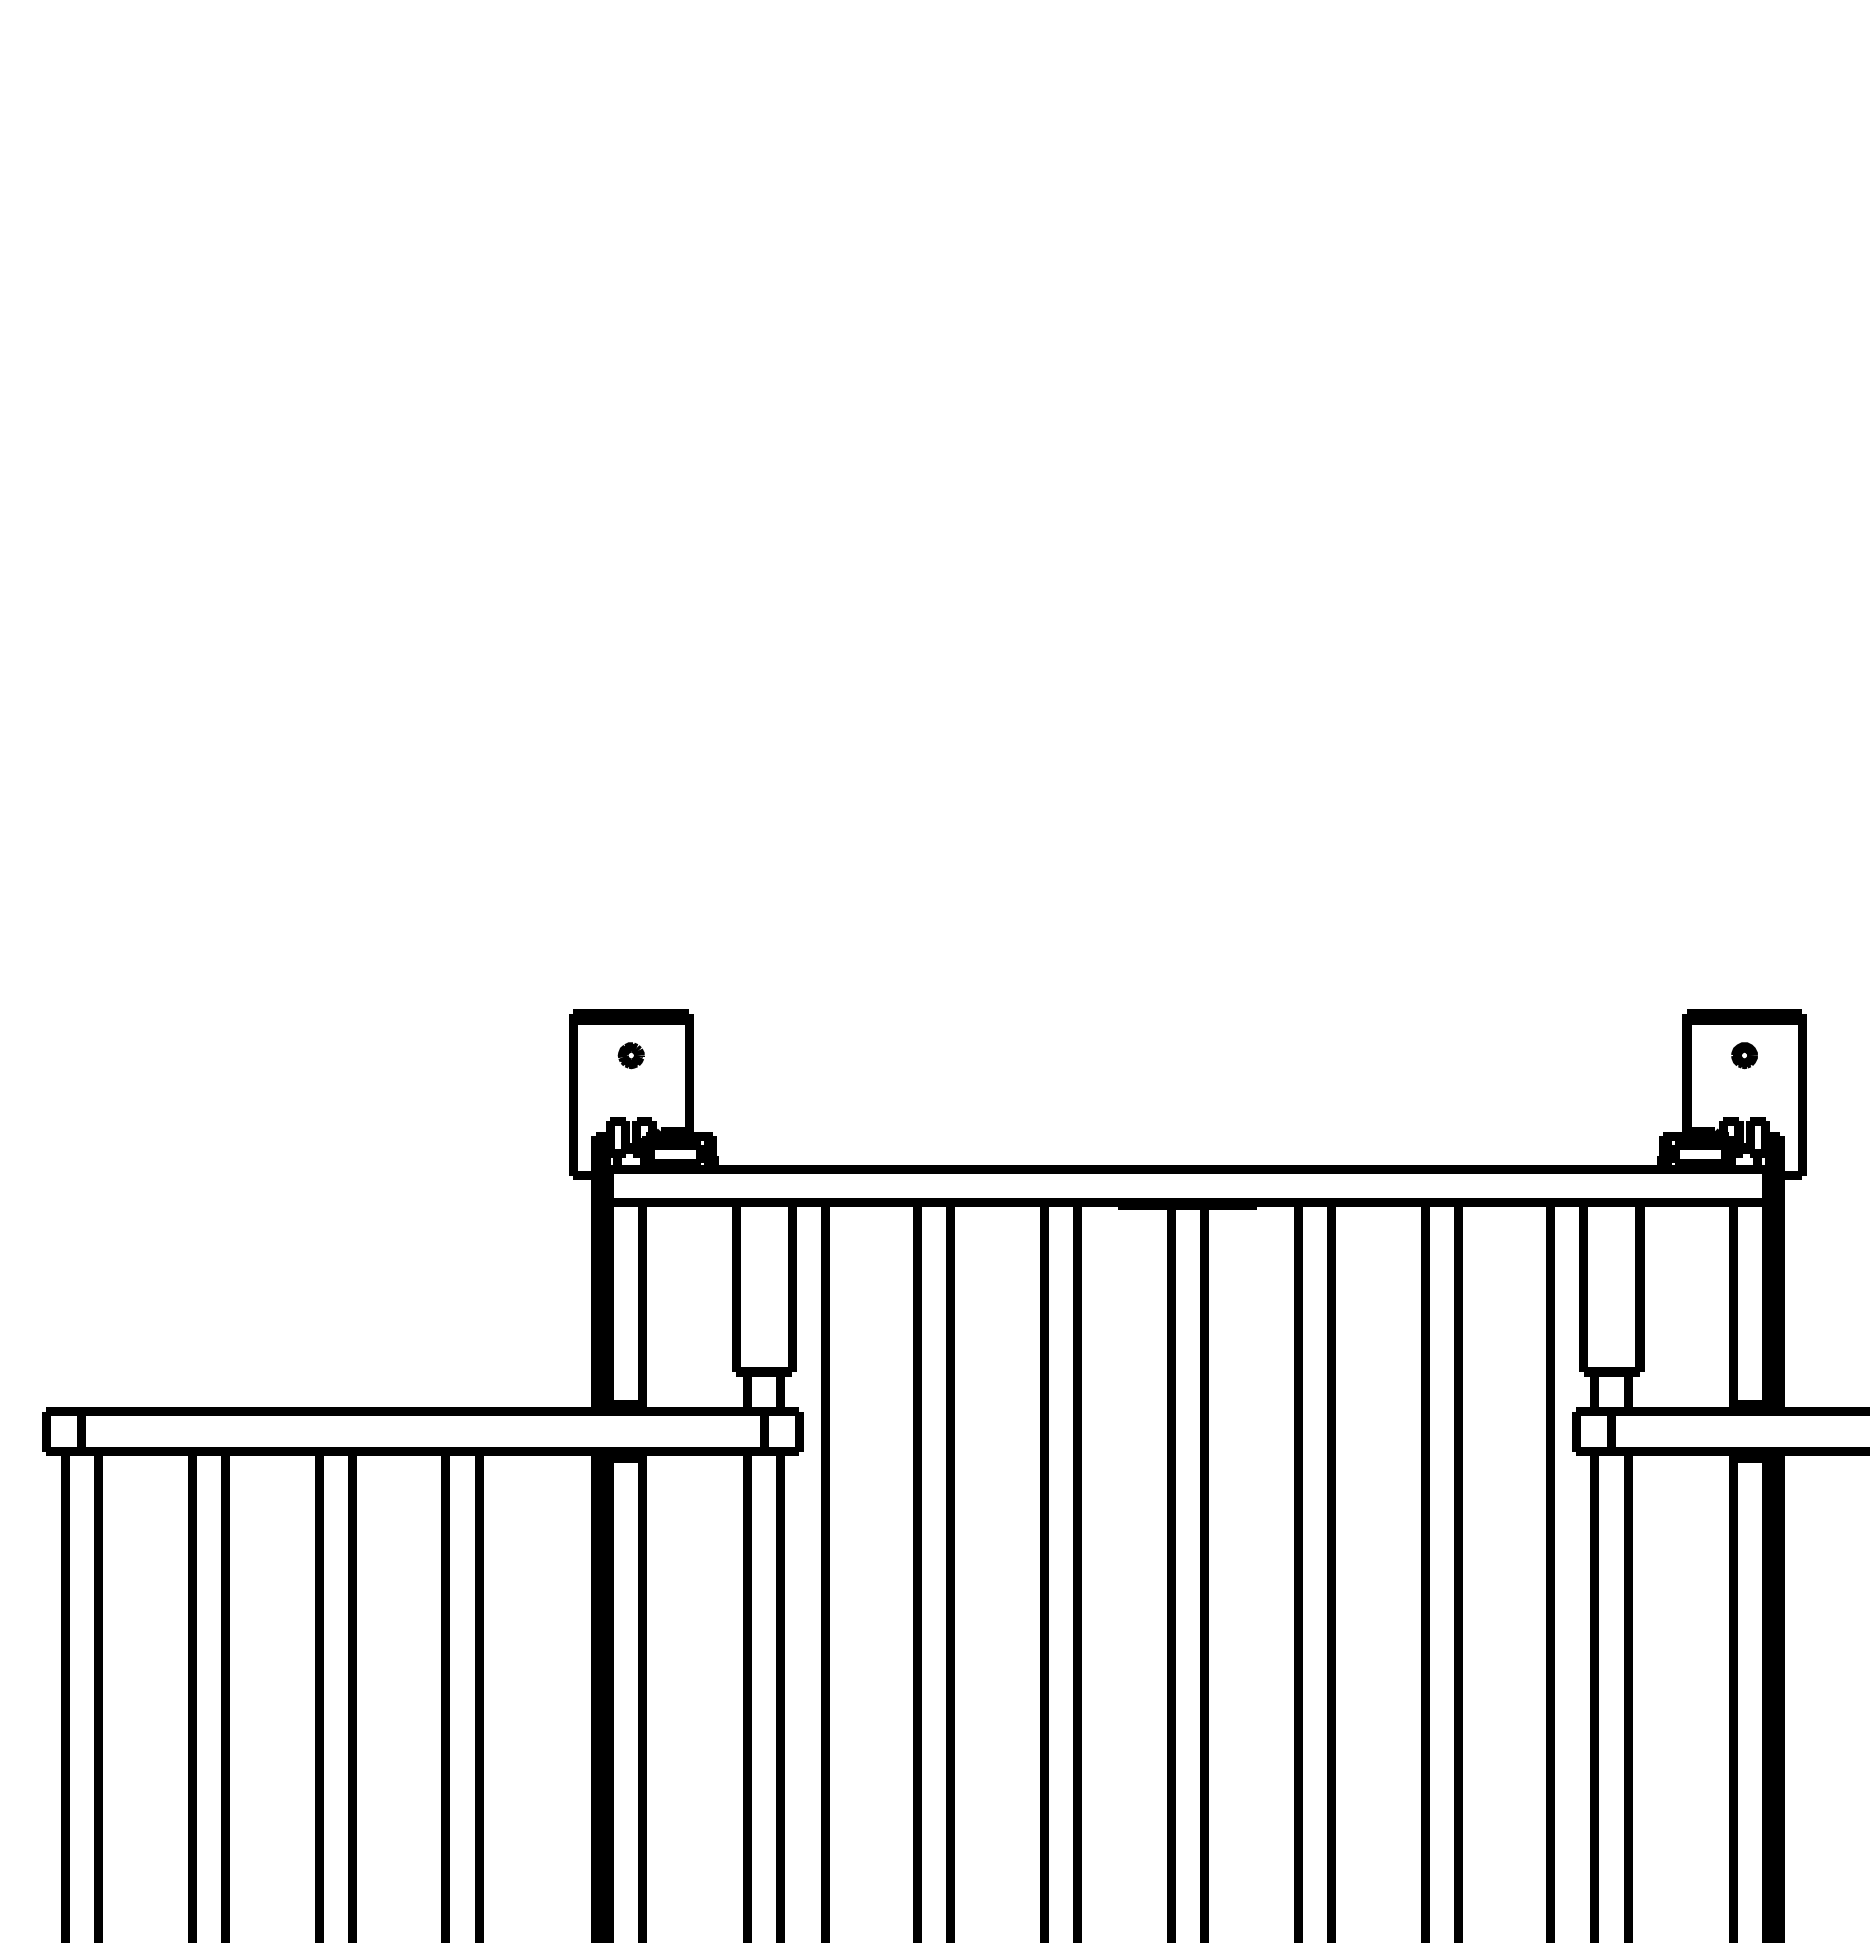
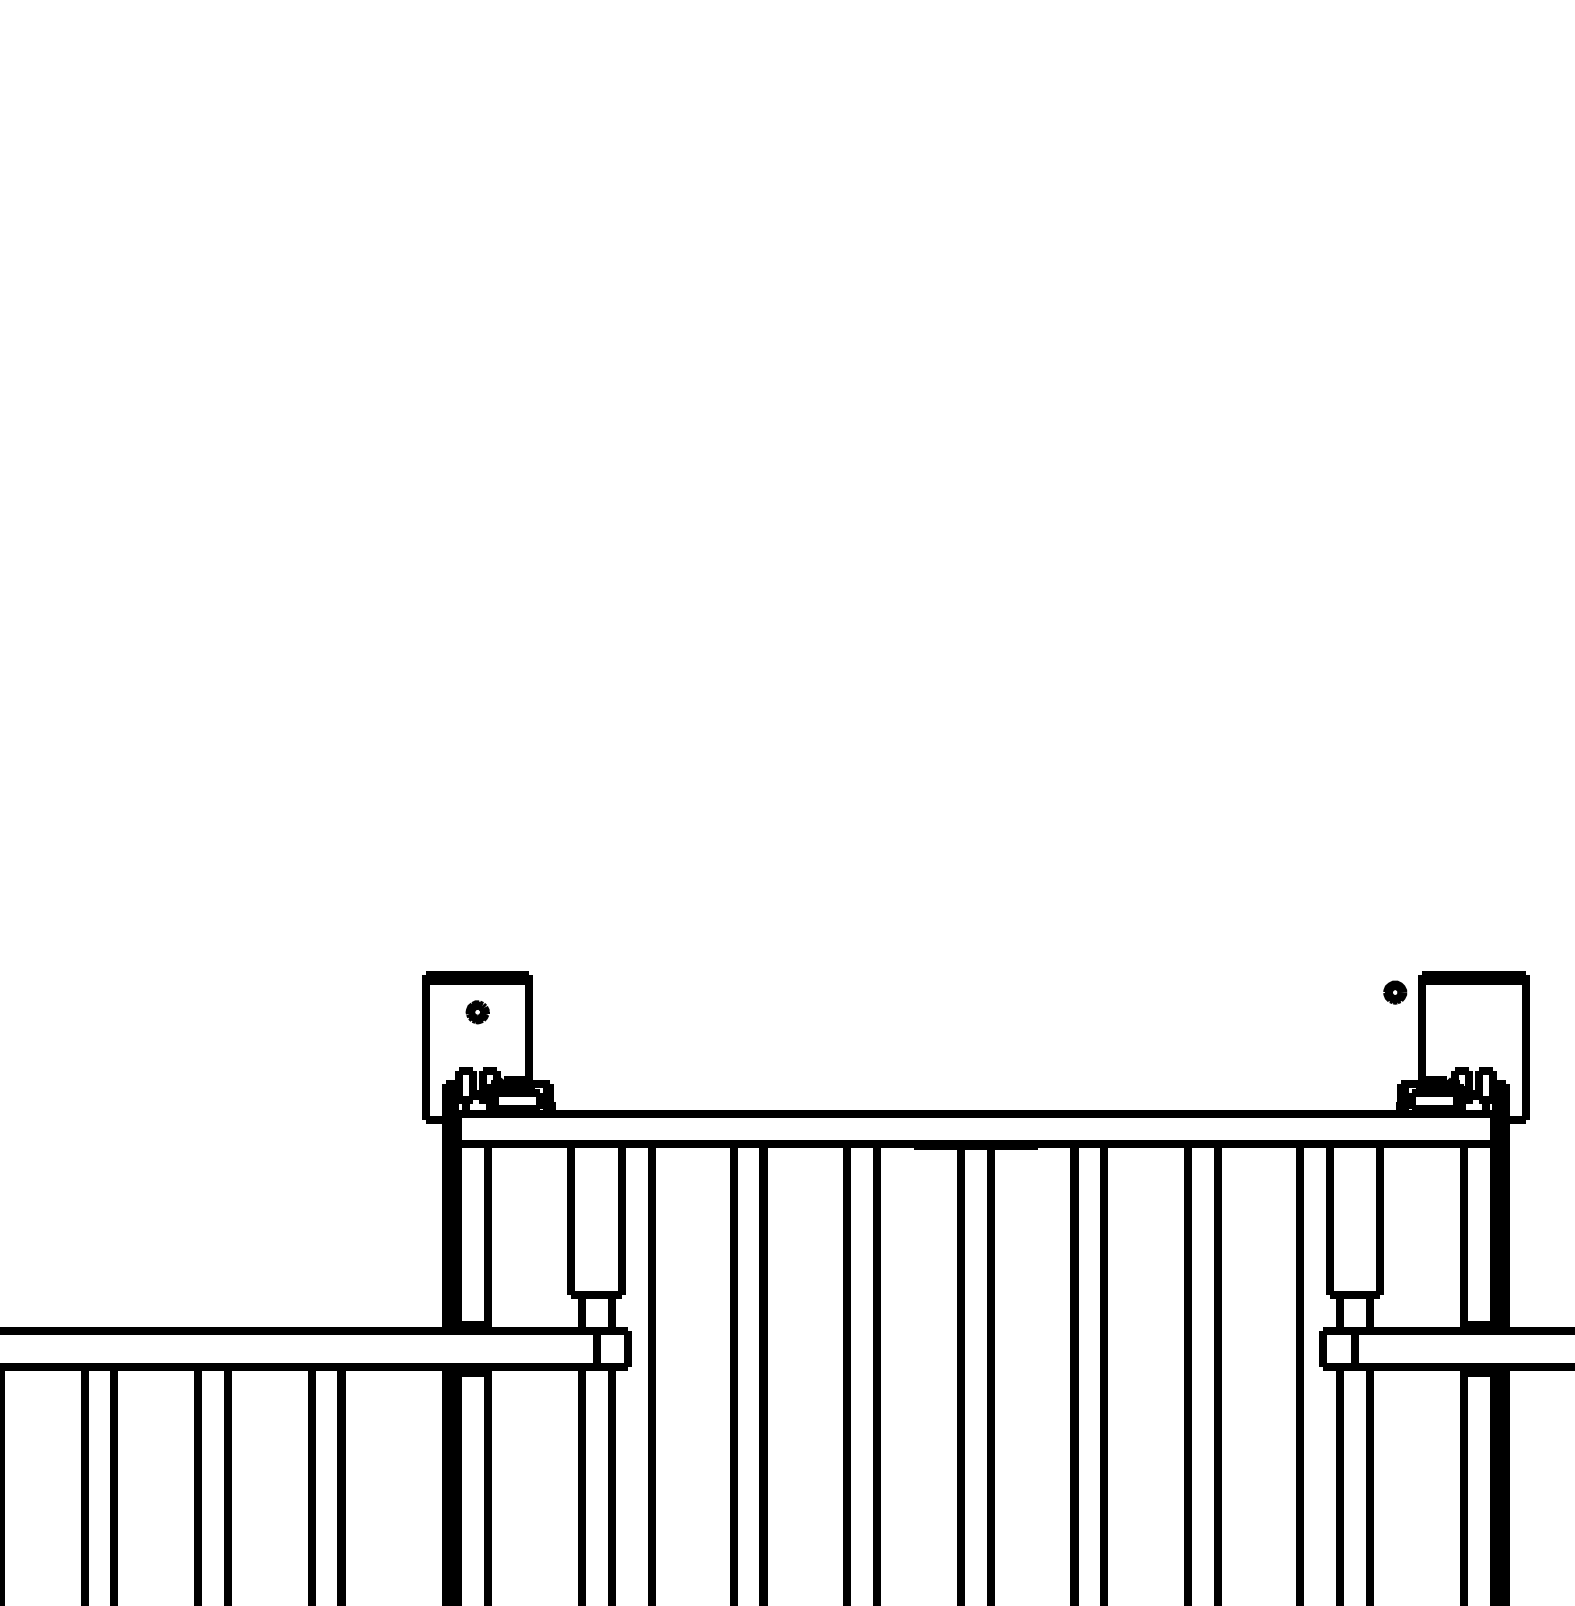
part: (1744, 1055) -> (1395, 992), moved

